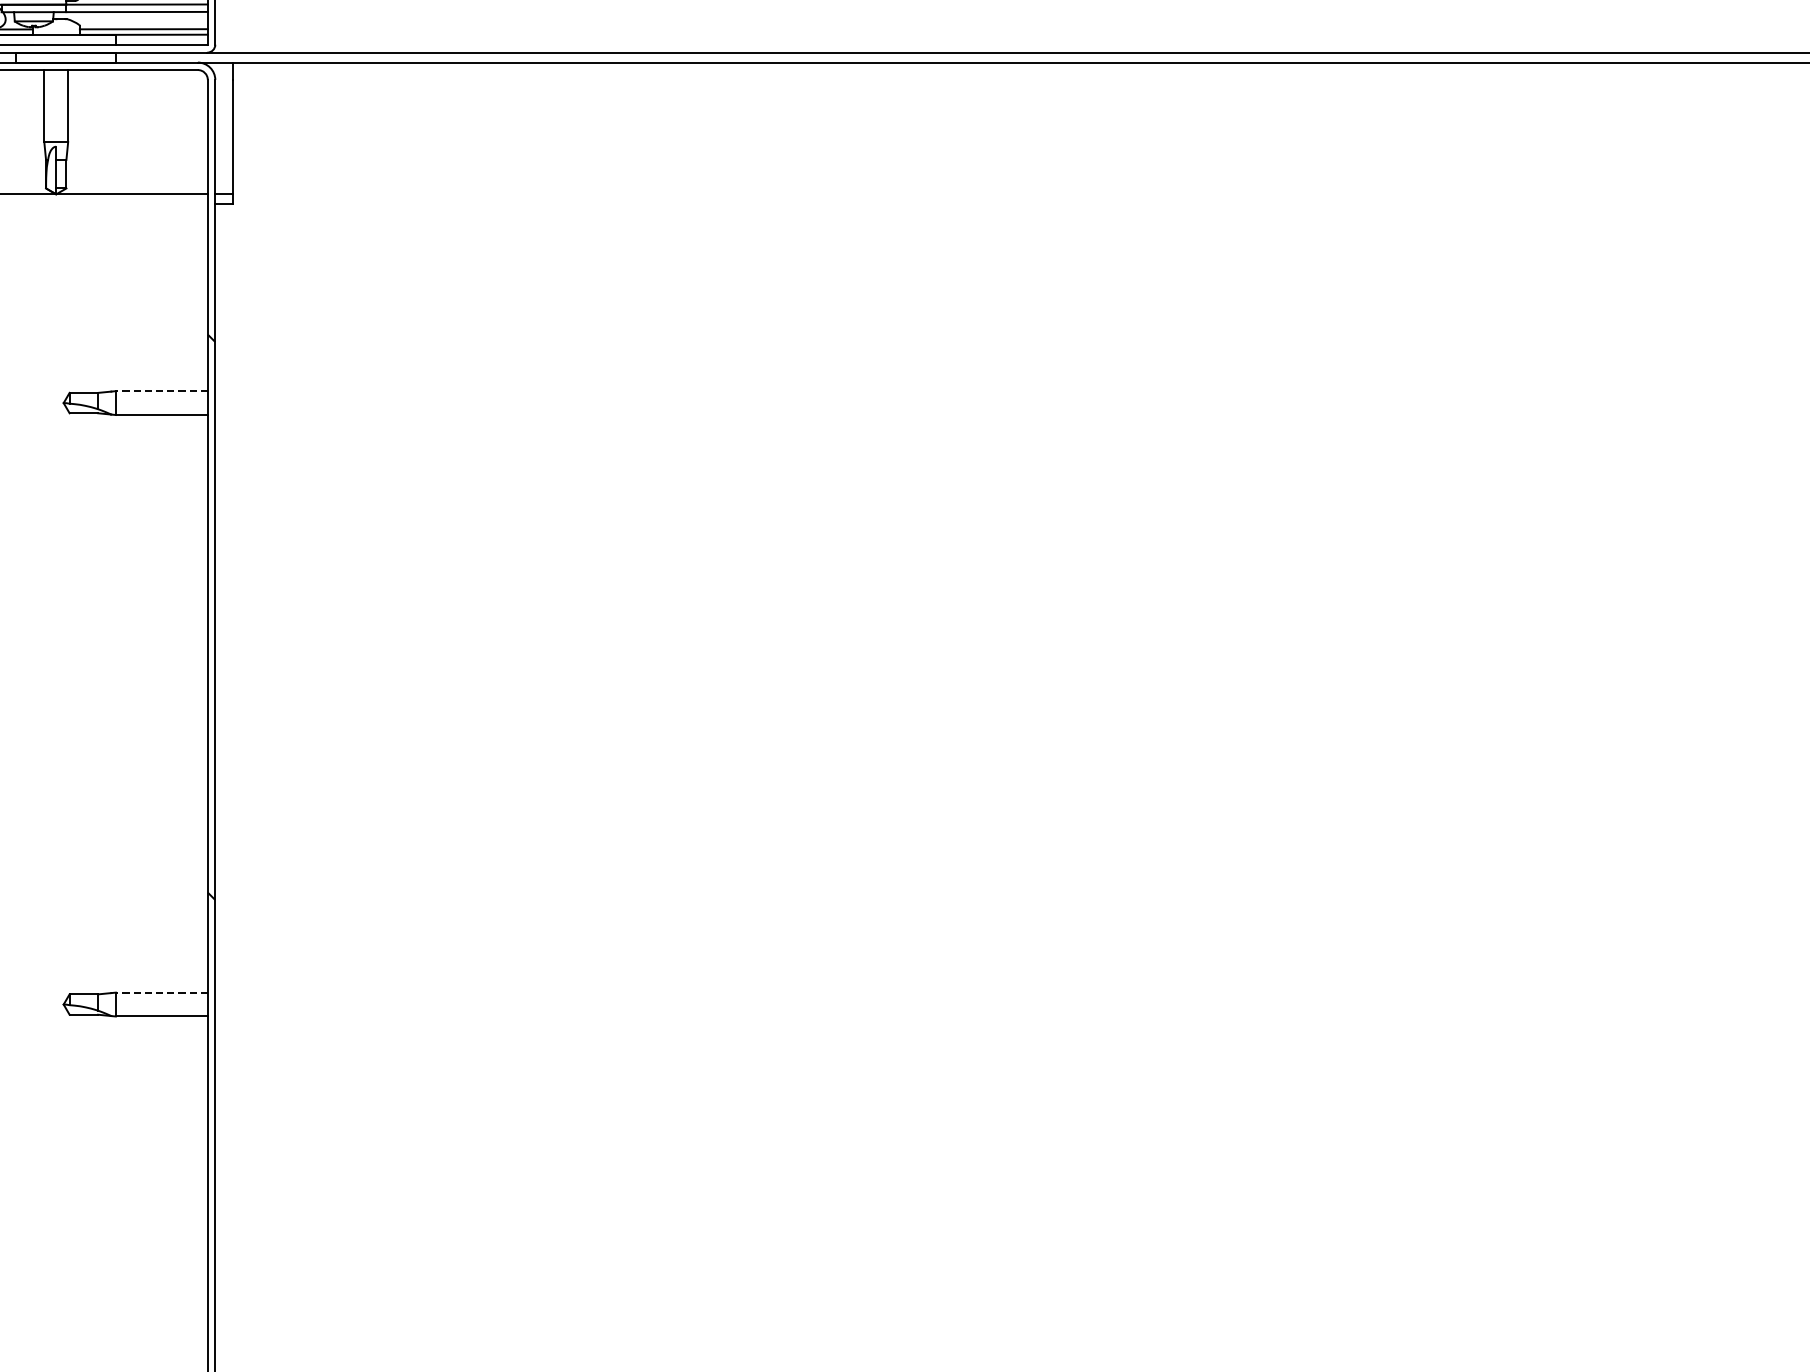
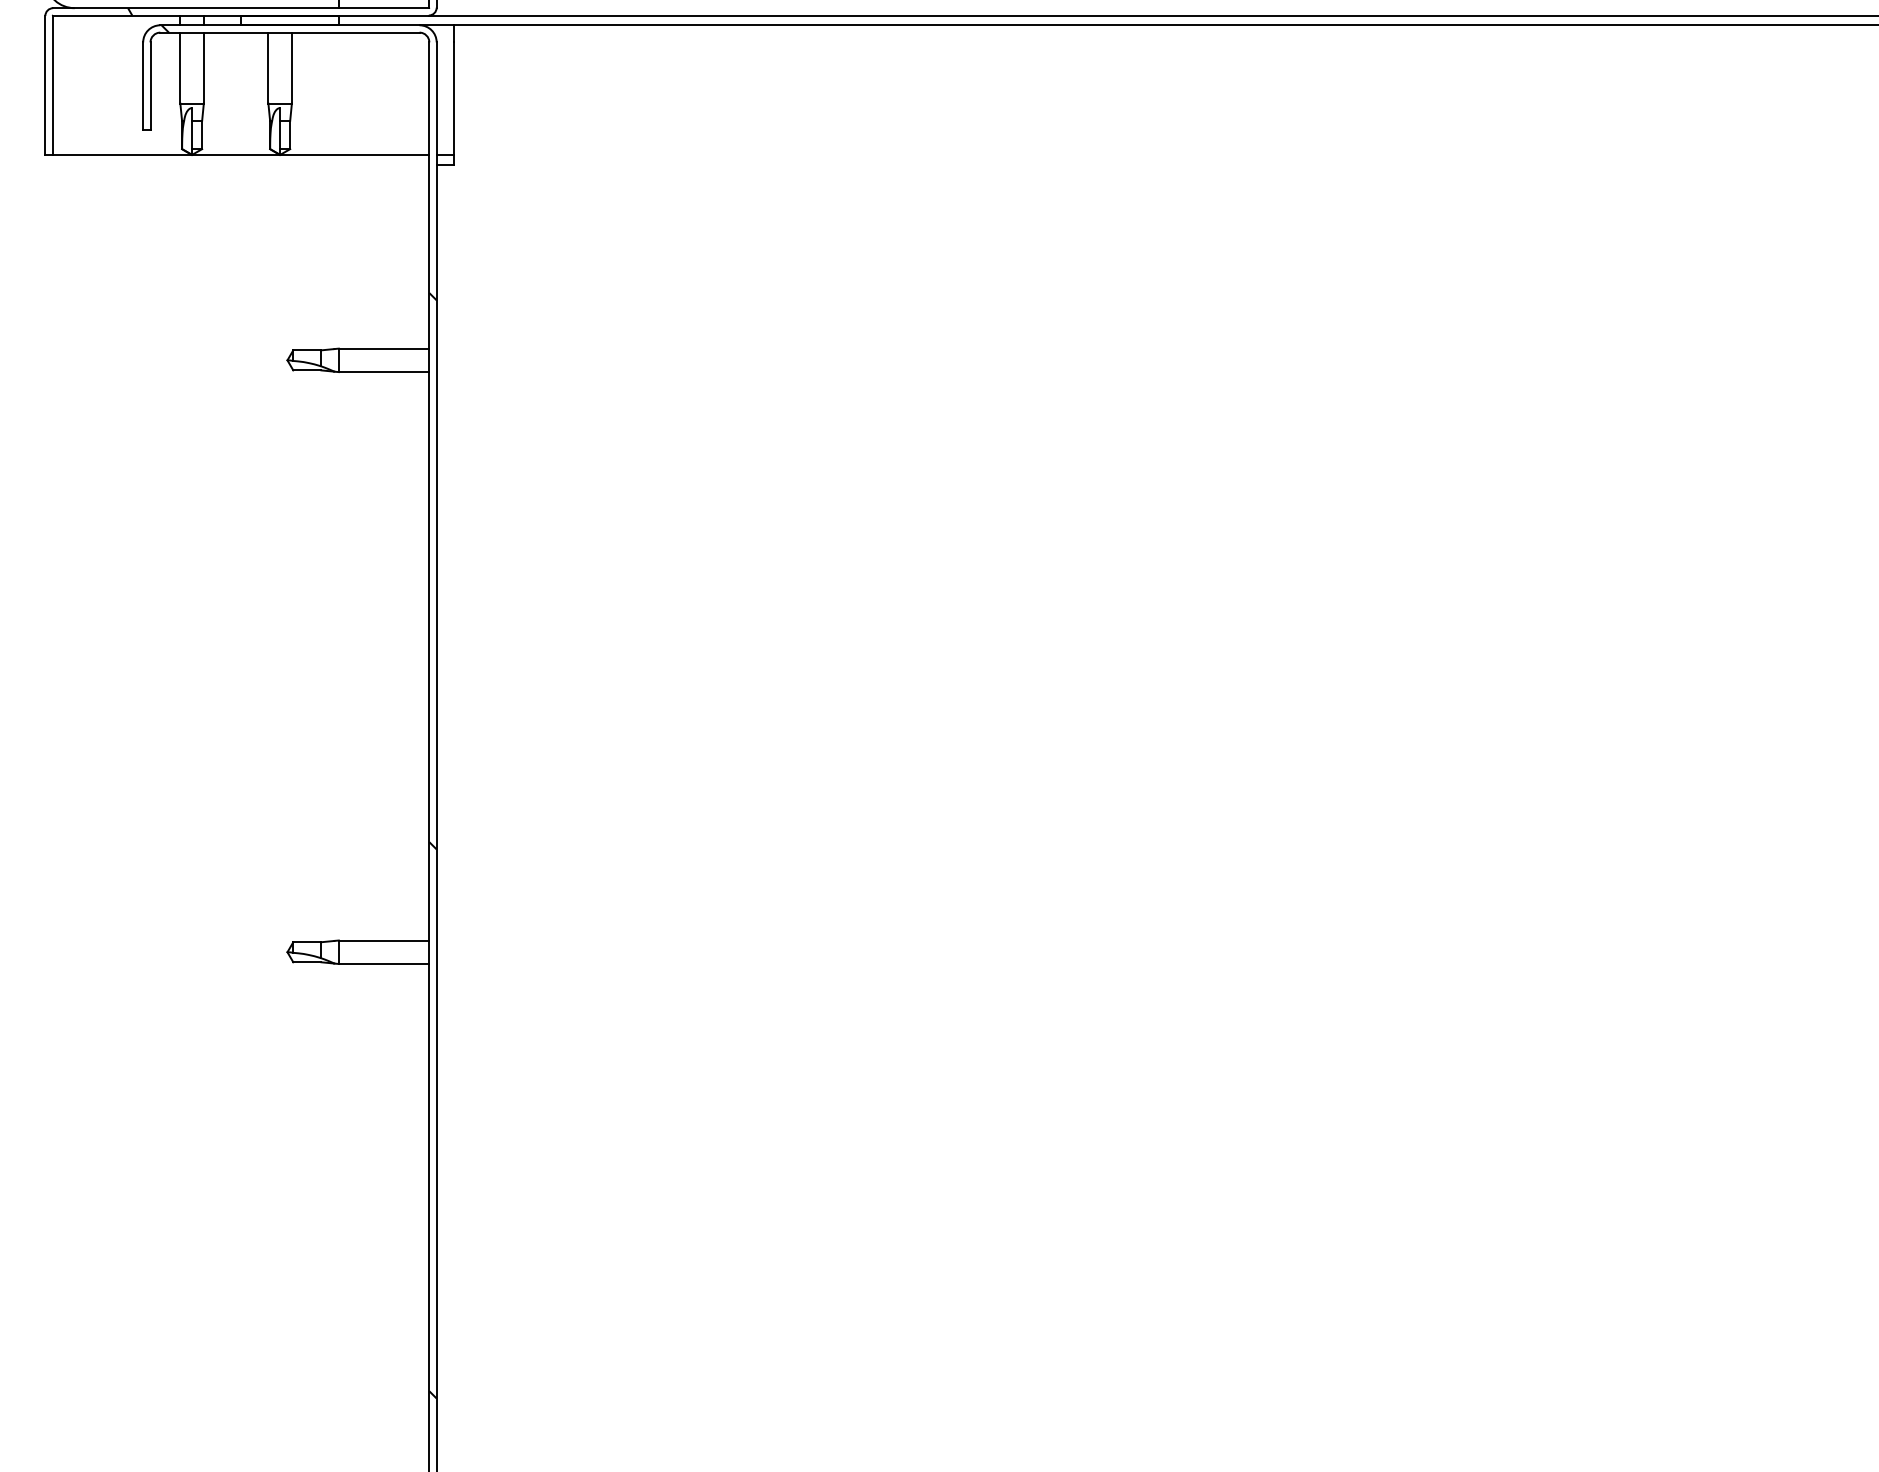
line: (161, 391) -> (383, 348), dashed -> solid
line: (161, 992) -> (383, 940), dashed -> solid

